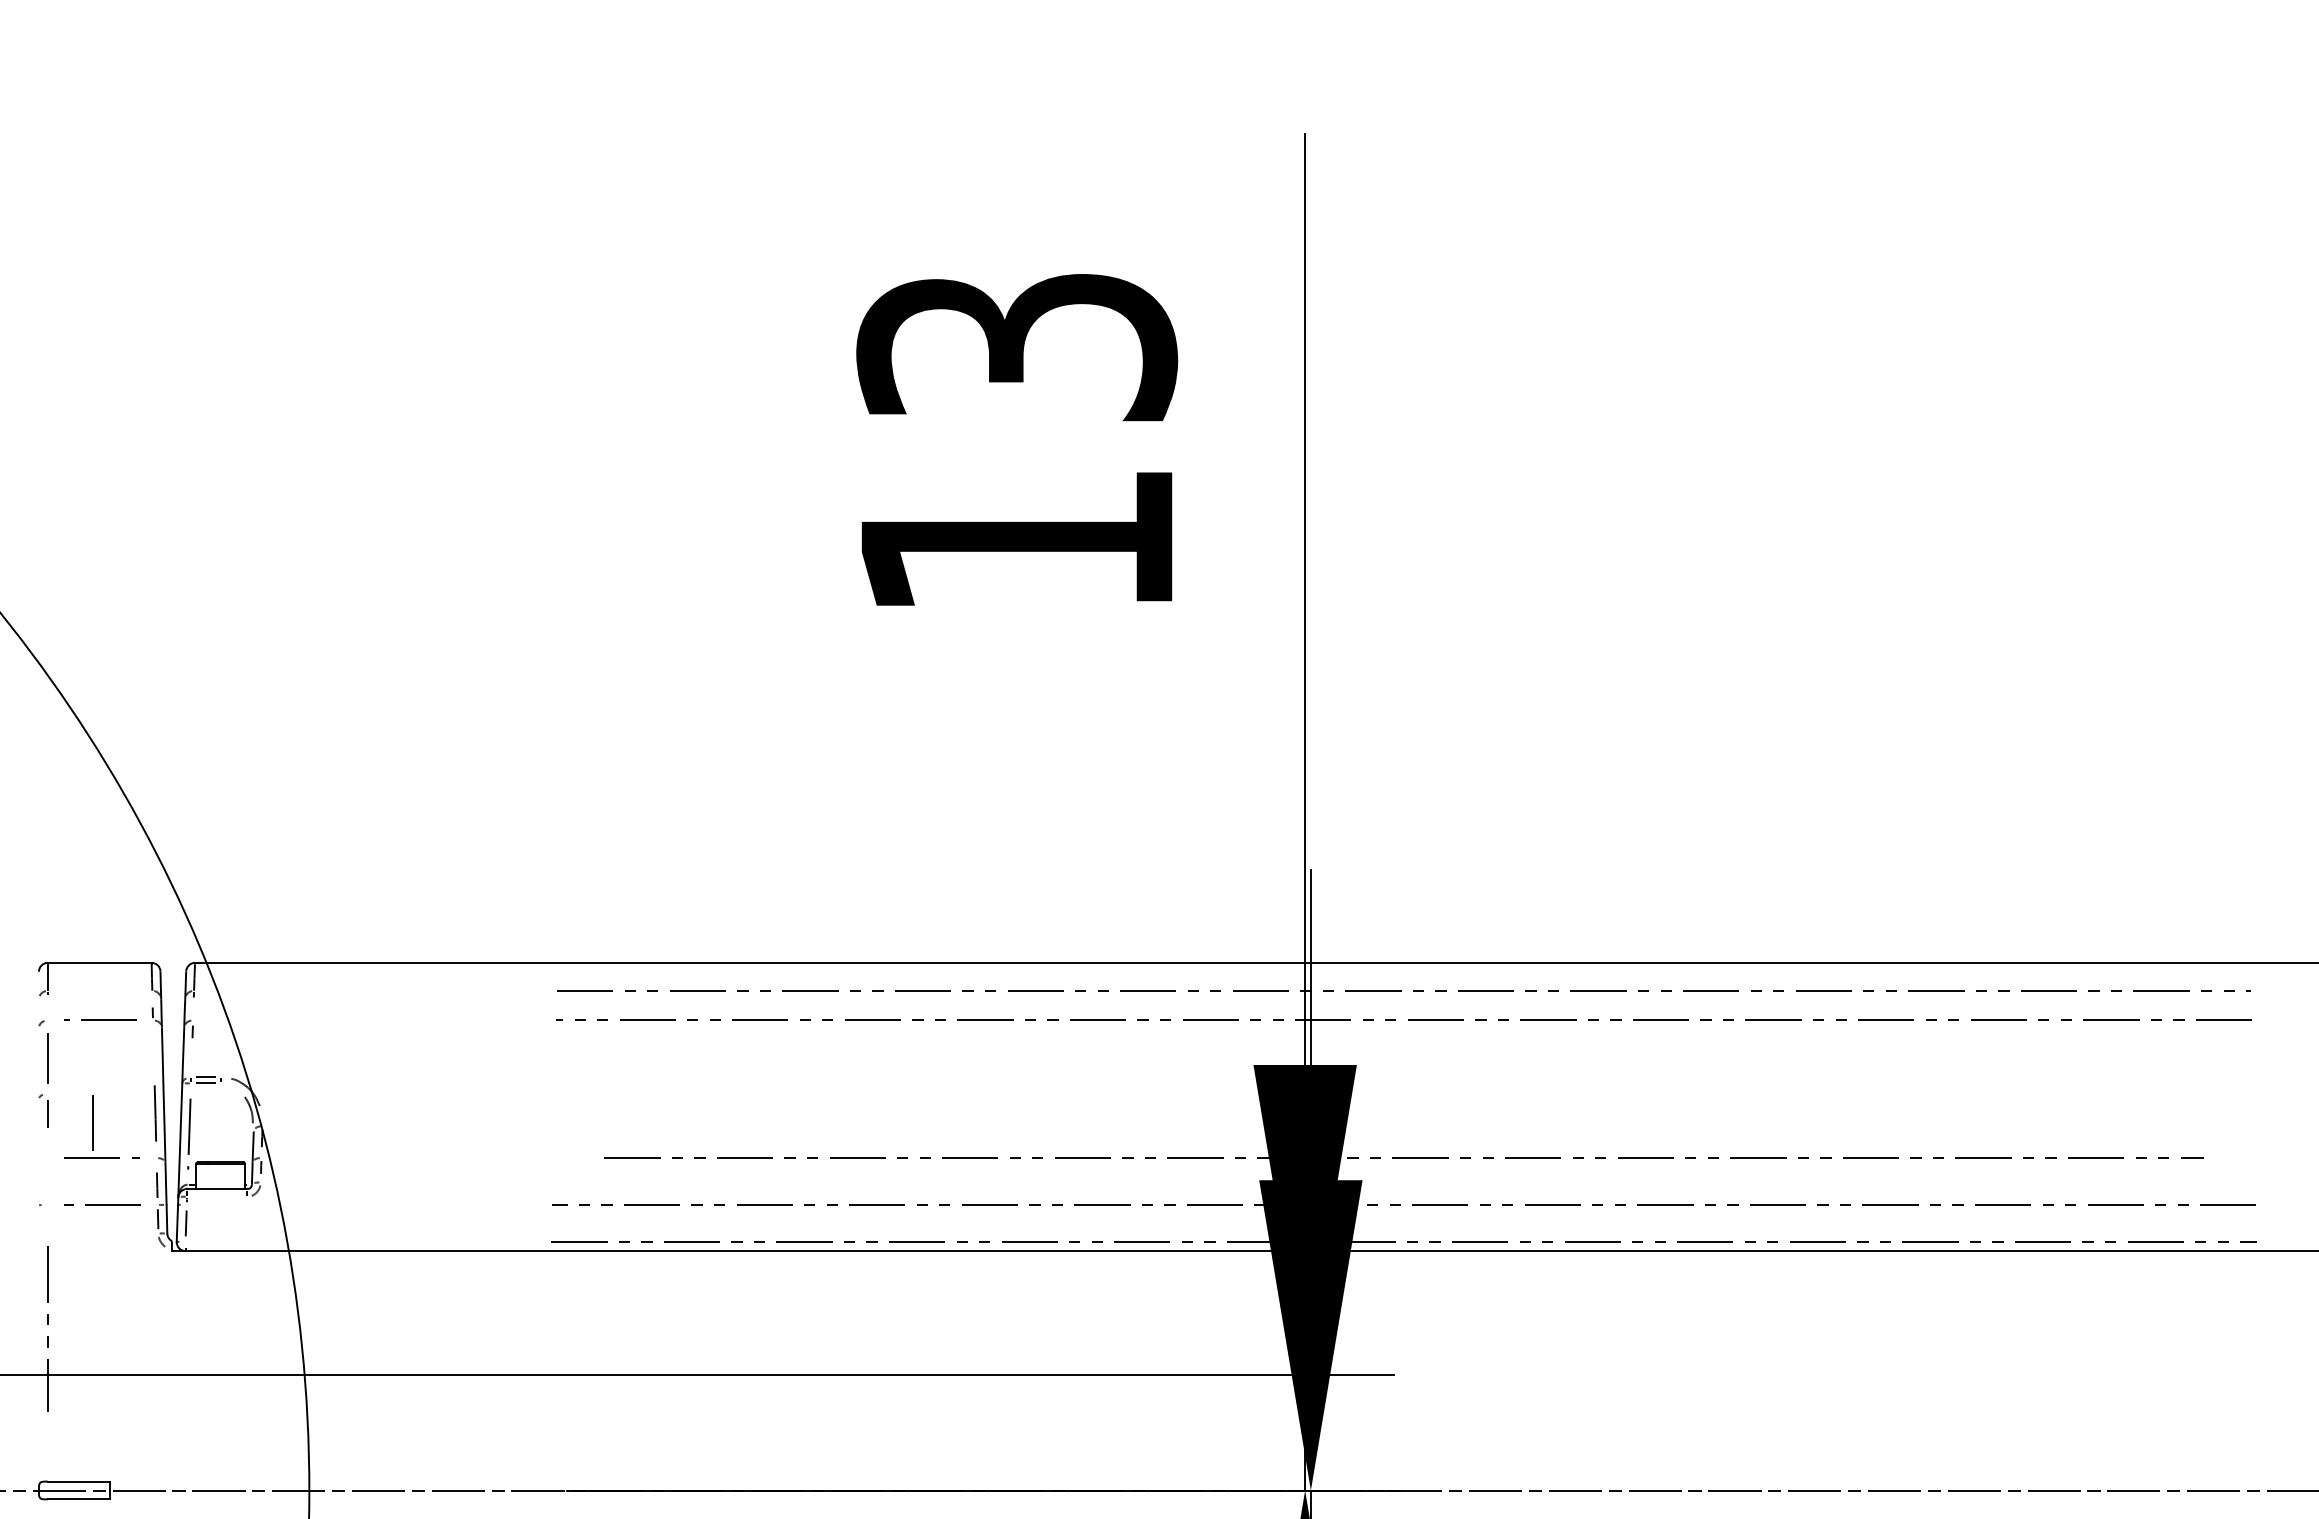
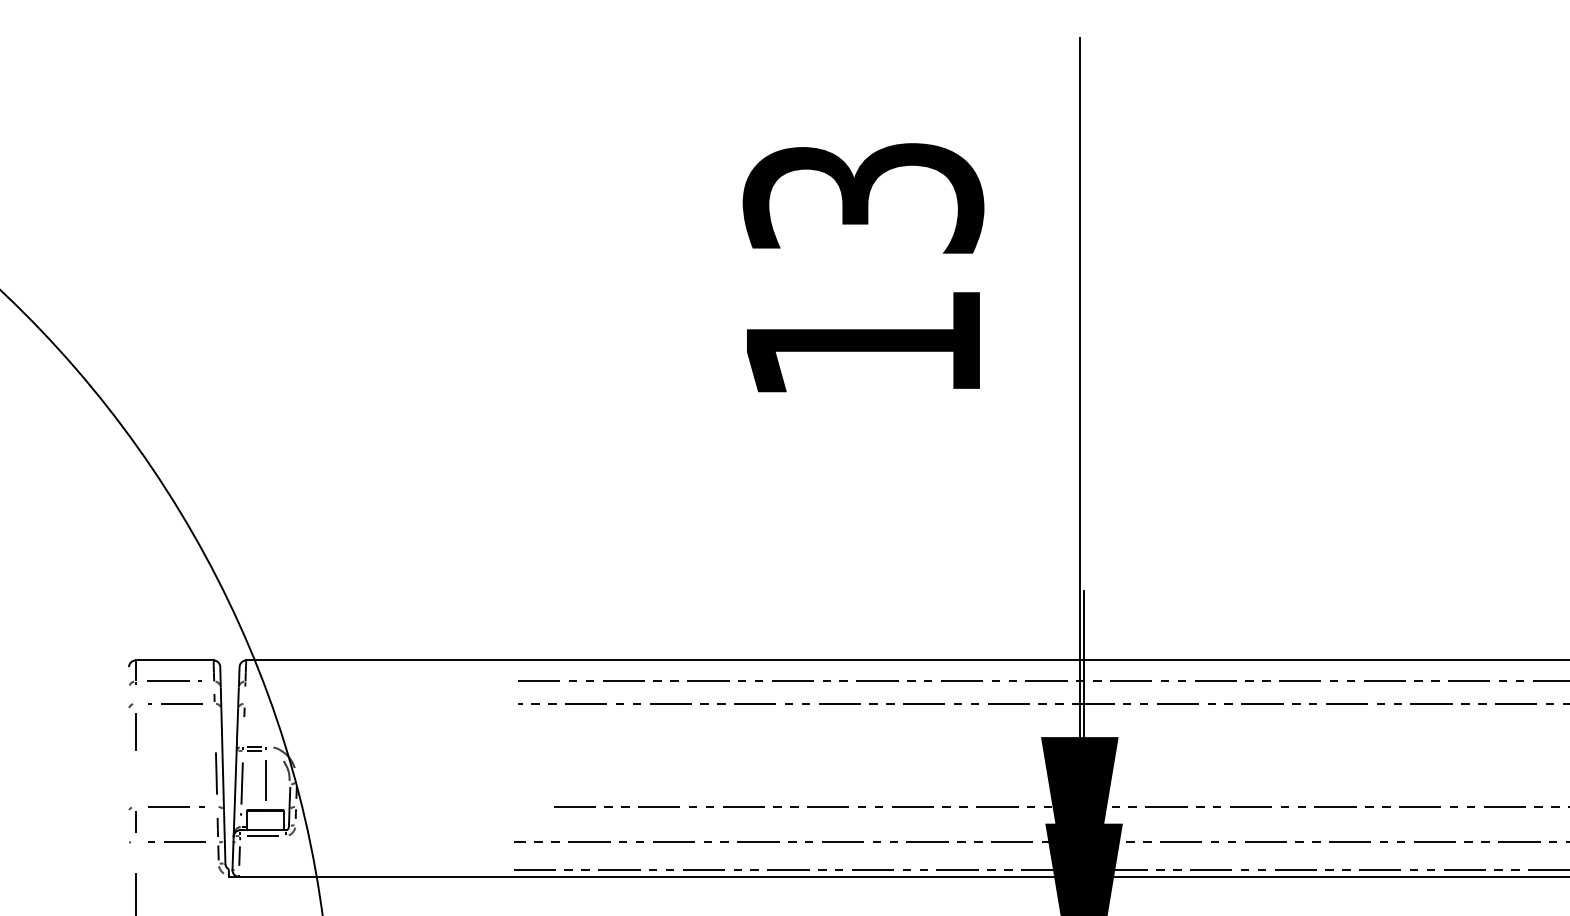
line: (100, 990) -> (175, 681), added
part: (43, 1110) -> (132, 819), moved
line: (92, 1122) -> (265, 780), moved
line: (217, 1196) -> (263, 835), added

